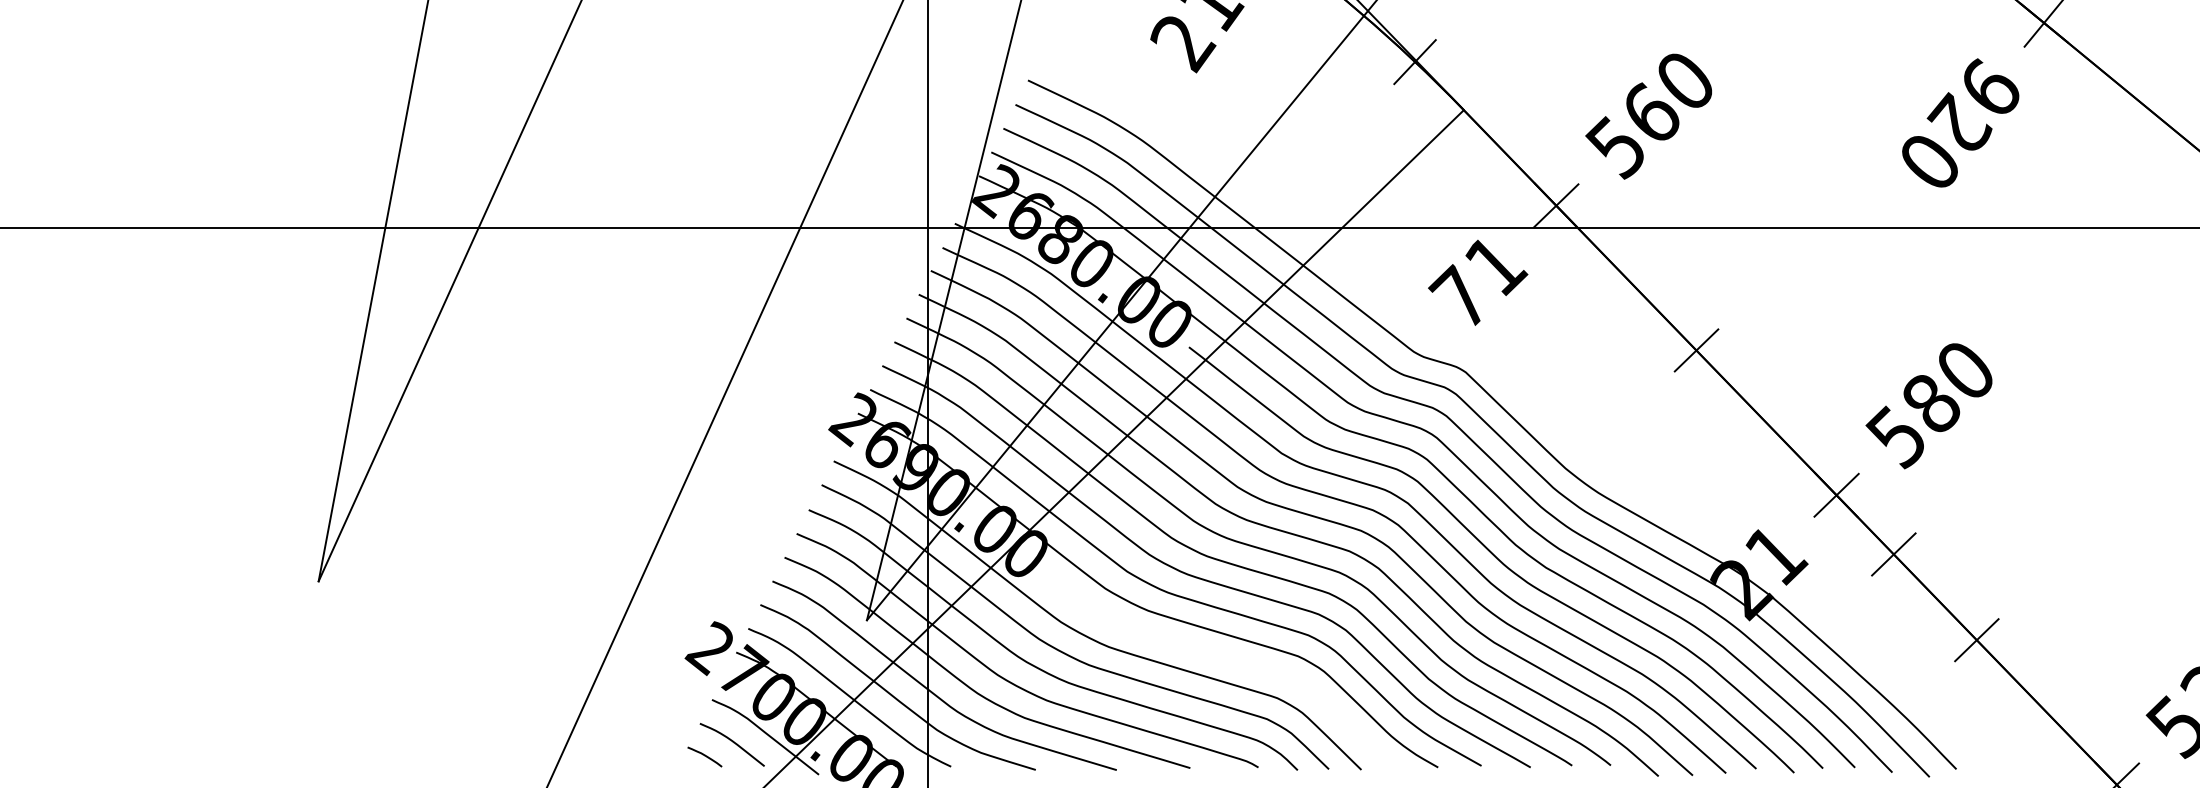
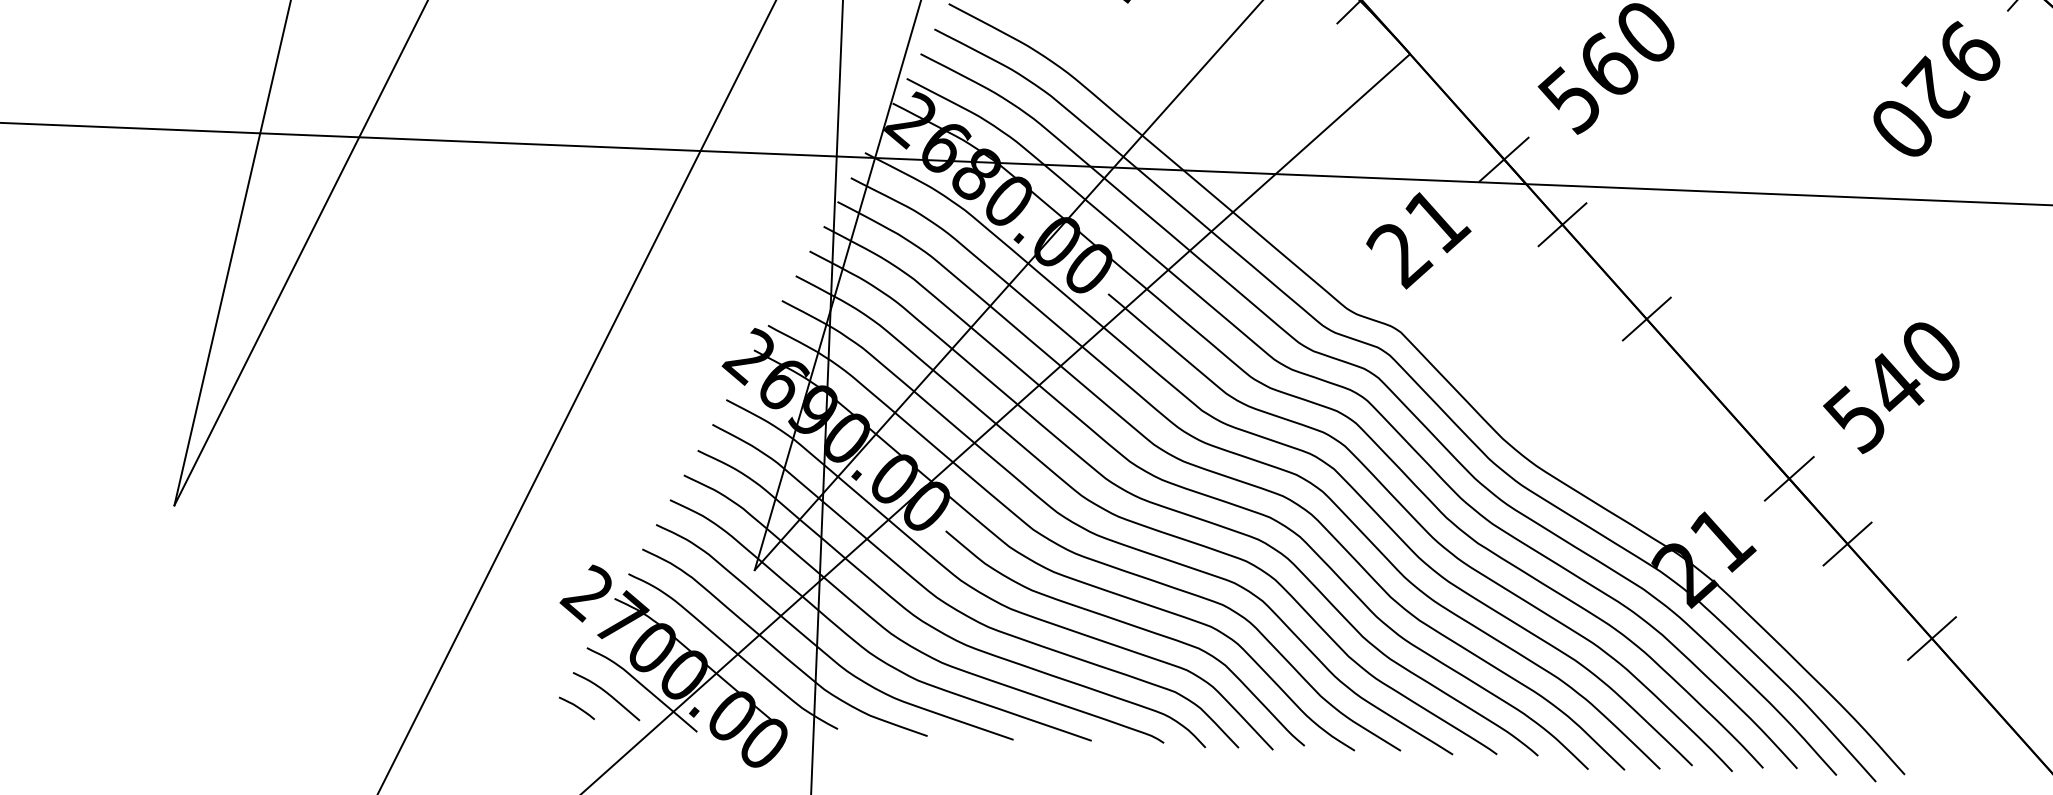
line: (1613, 264) -> (1562, 224), added
text: (1460, 297) -> (1398, 252), 71 -> 21
text: (1931, 402) -> (1894, 384), 580 -> 540
curve: (1221, 658) -> (1129, 625), added

